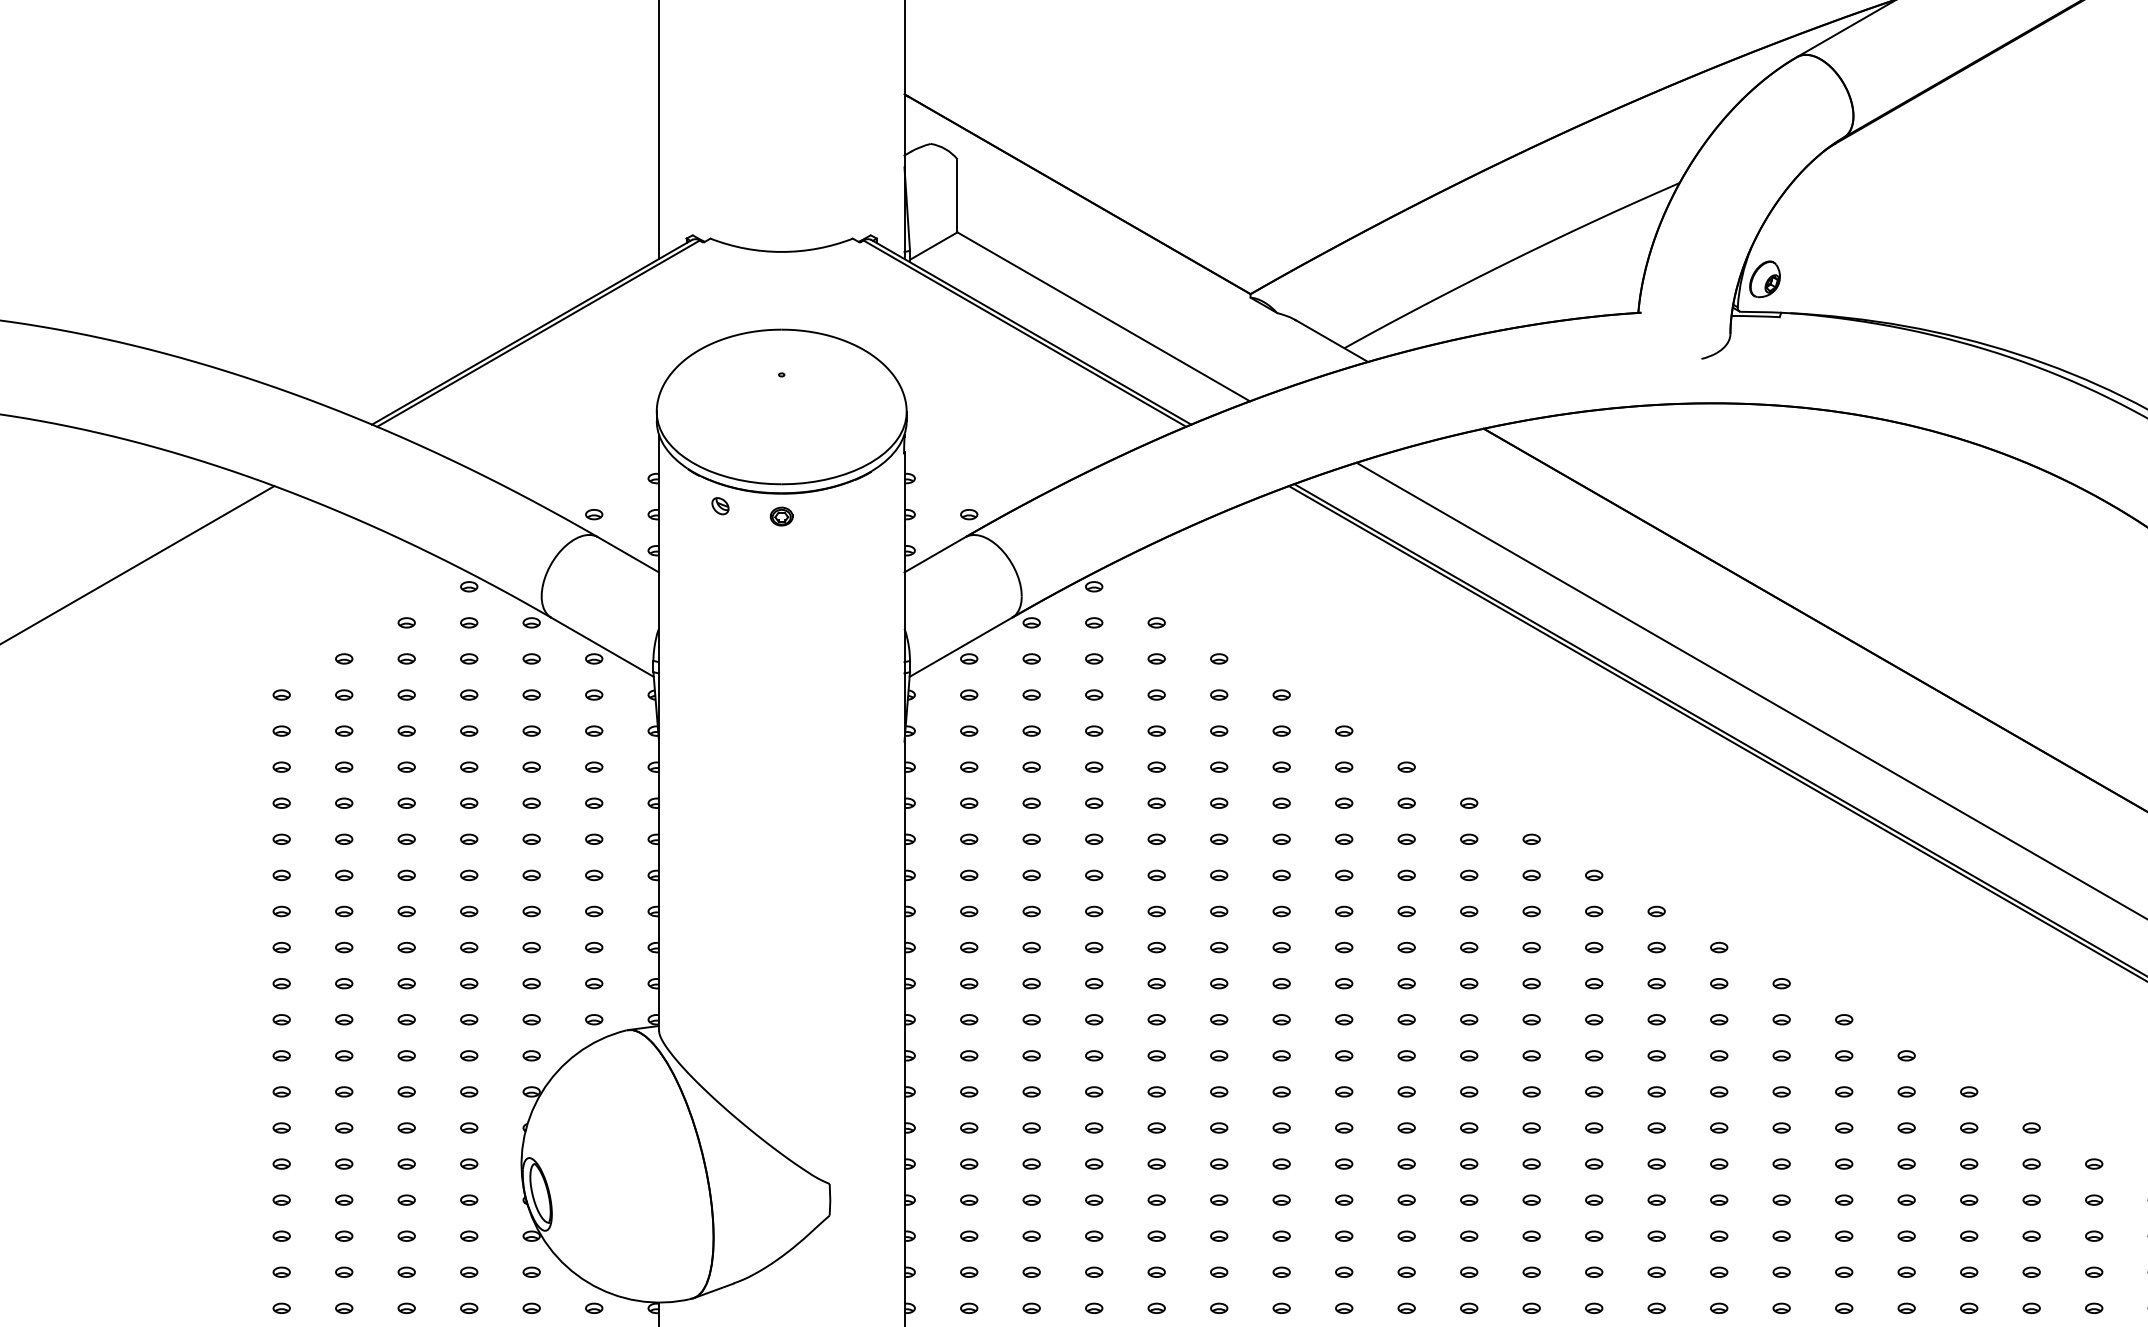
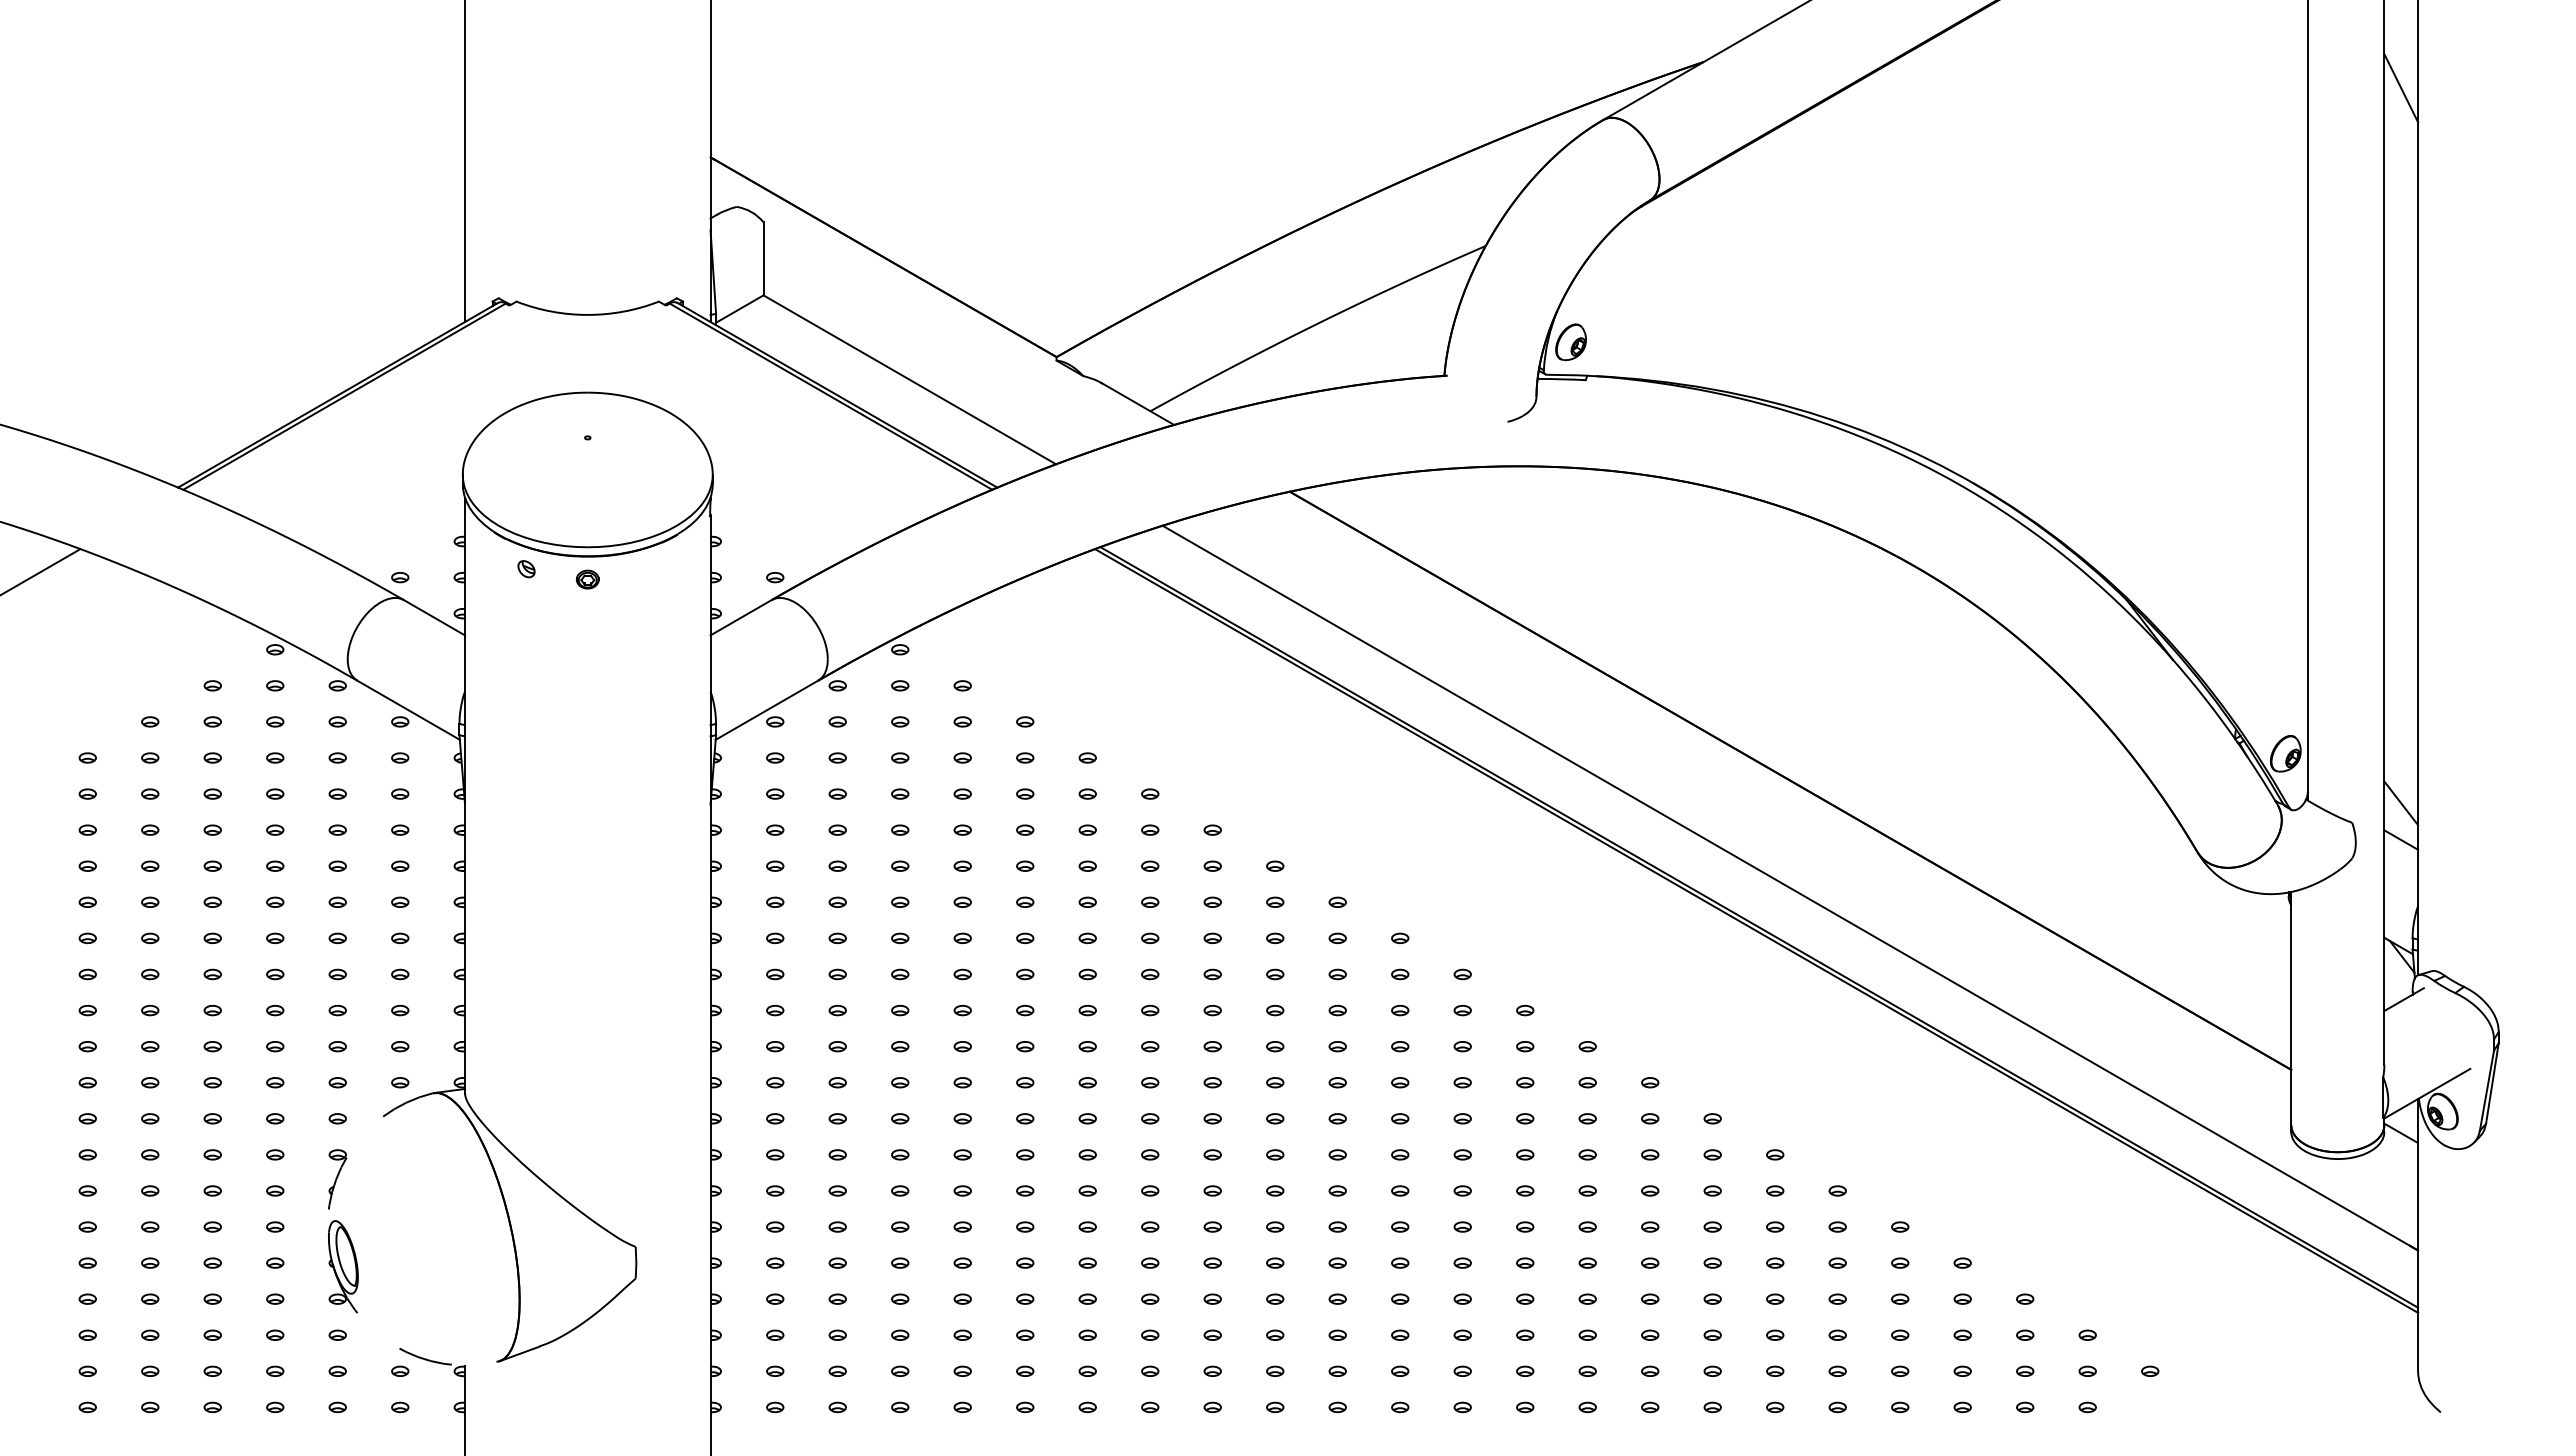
arc: (525, 1197) -> (331, 1260), solid -> dashed

